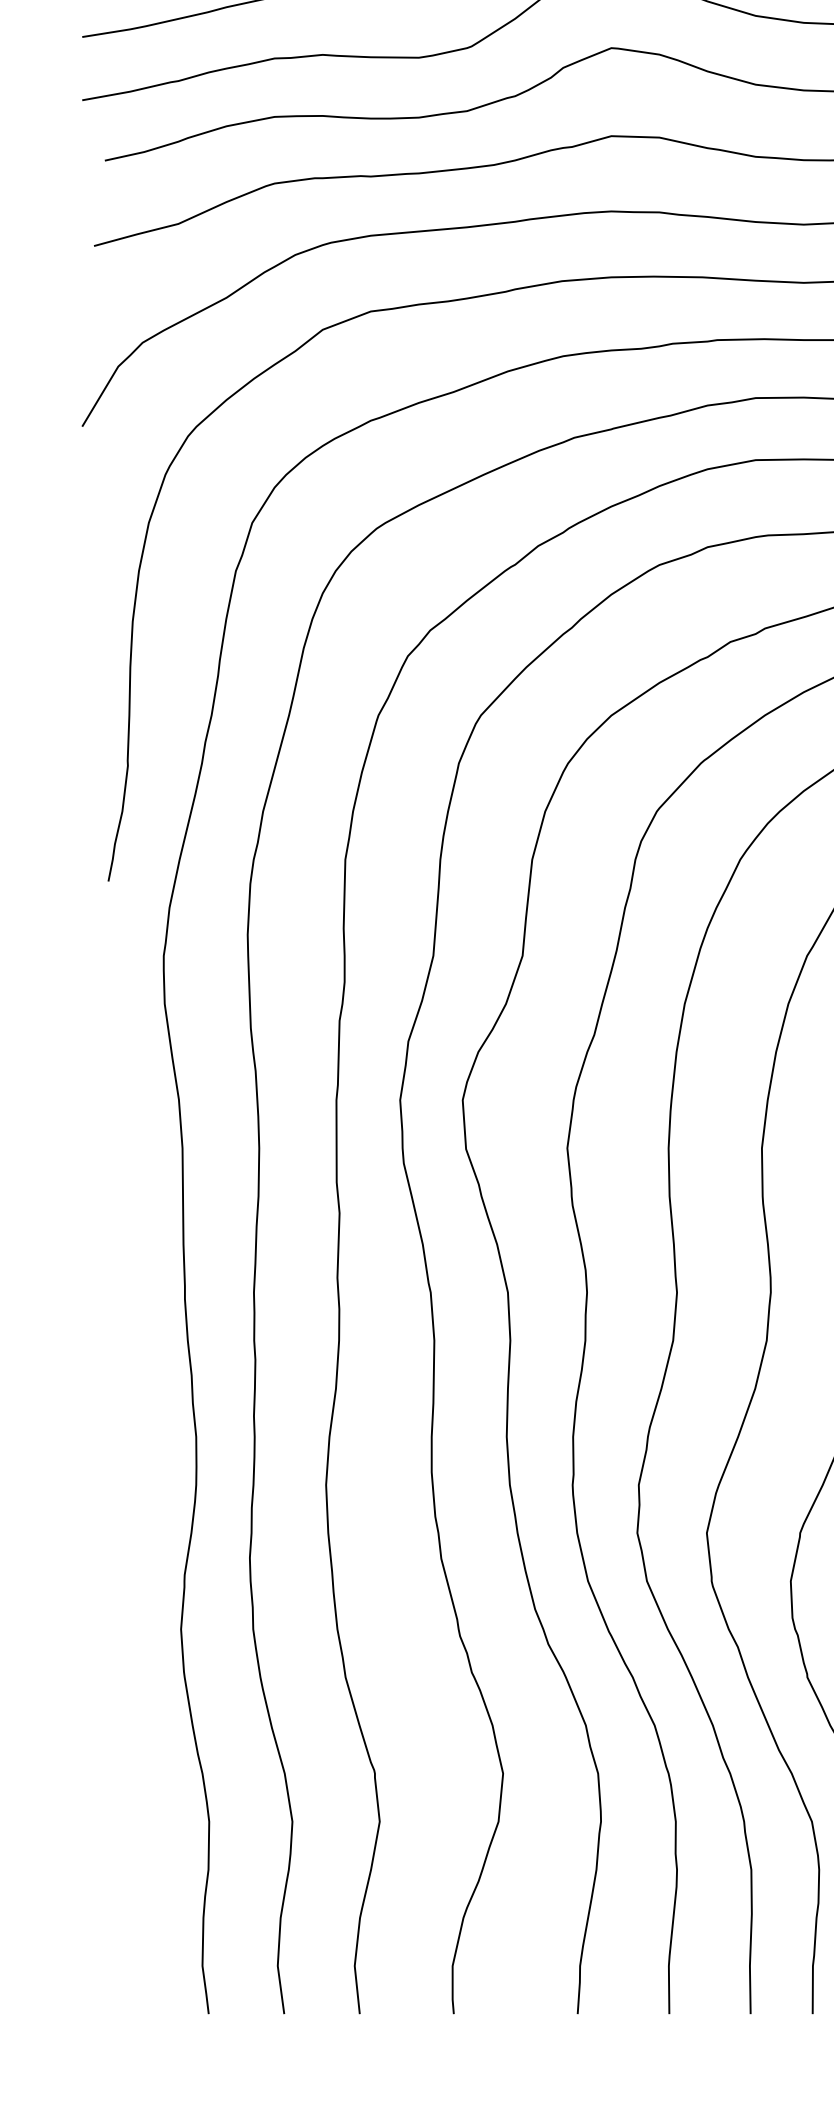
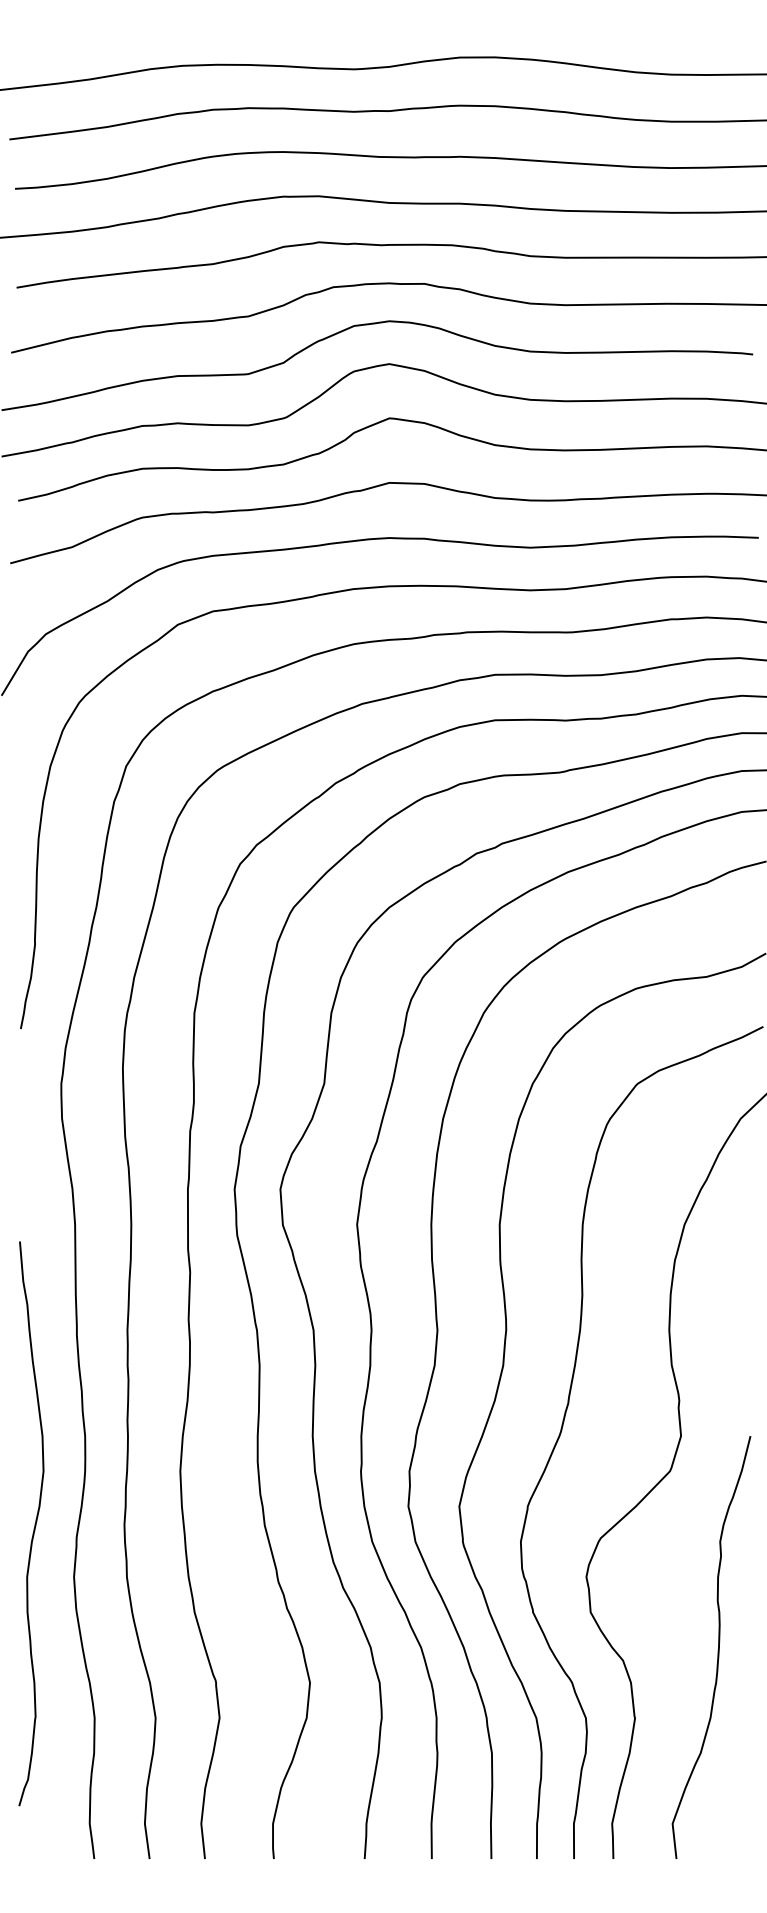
curve: (127, 1557) -> (34, 1524), added

